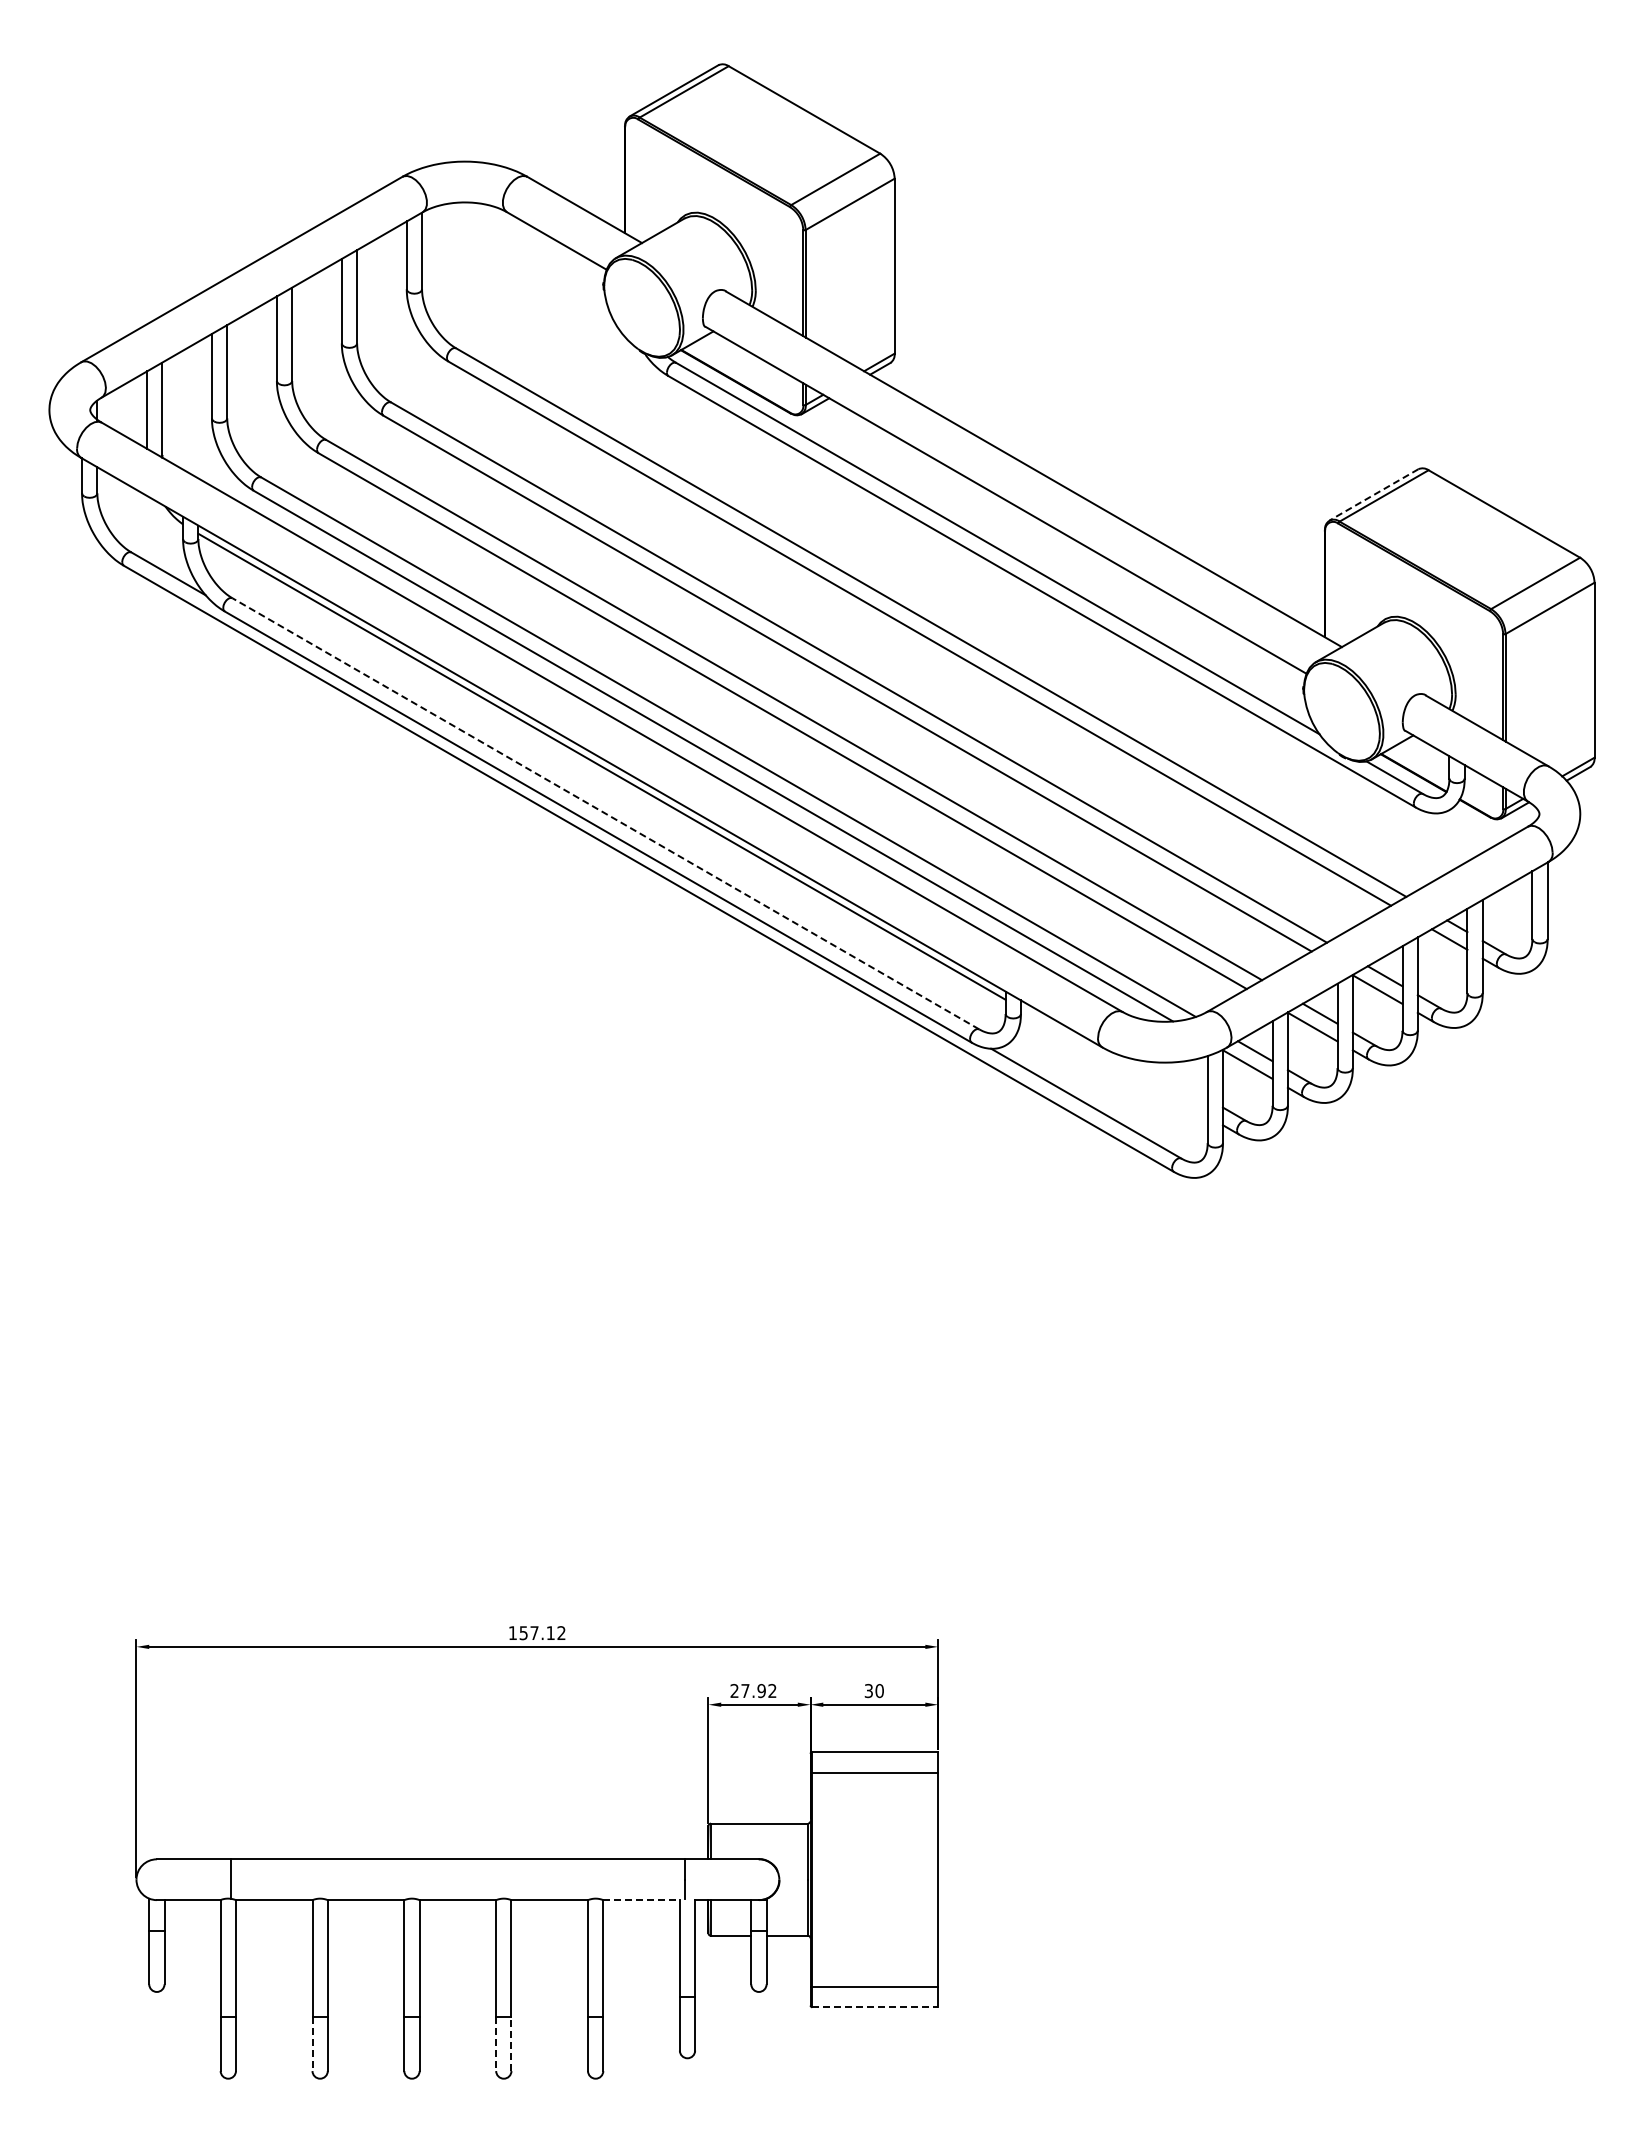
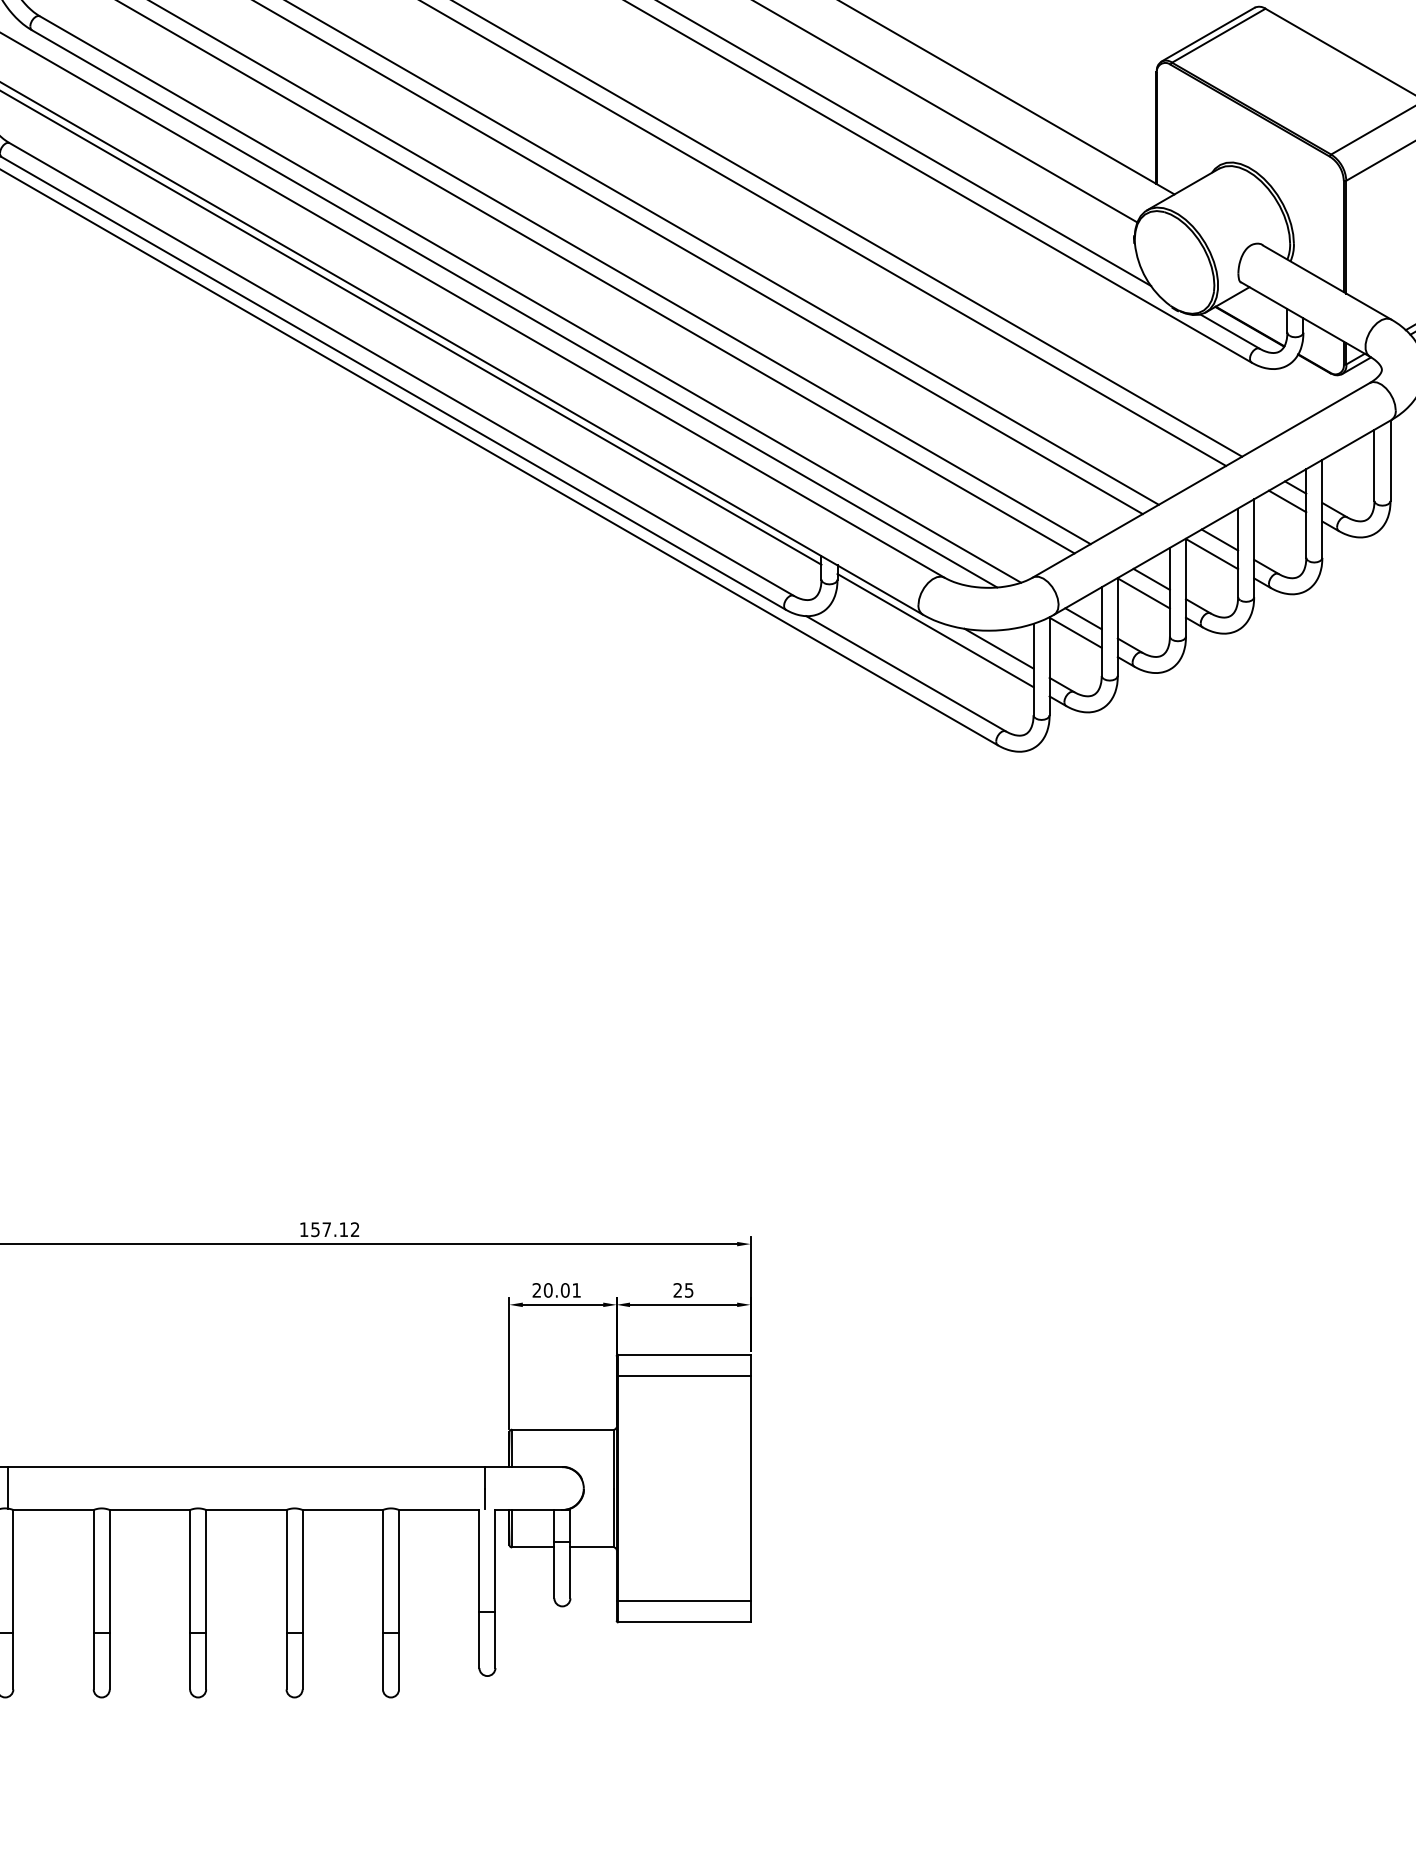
line: (1373, 495) -> (1207, 35), dashed -> solid
line: (605, 813) -> (401, 369), dashed -> solid
line: (1113, 1062) -> (934, 630), added
line: (1174, 1079) -> (998, 648), added
text: (758, 1691) -> (561, 1290), 27.92 -> 20.01
text: (873, 1691) -> (682, 1290), 30 -> 25
line: (642, 1900) -> (440, 1510), dashed -> solid
line: (875, 2007) -> (684, 1622), dashed -> solid
line: (312, 2044) -> (93, 1661), dashed -> solid
line: (496, 2044) -> (286, 1661), dashed -> solid
line: (511, 2044) -> (302, 1661), dashed -> solid

